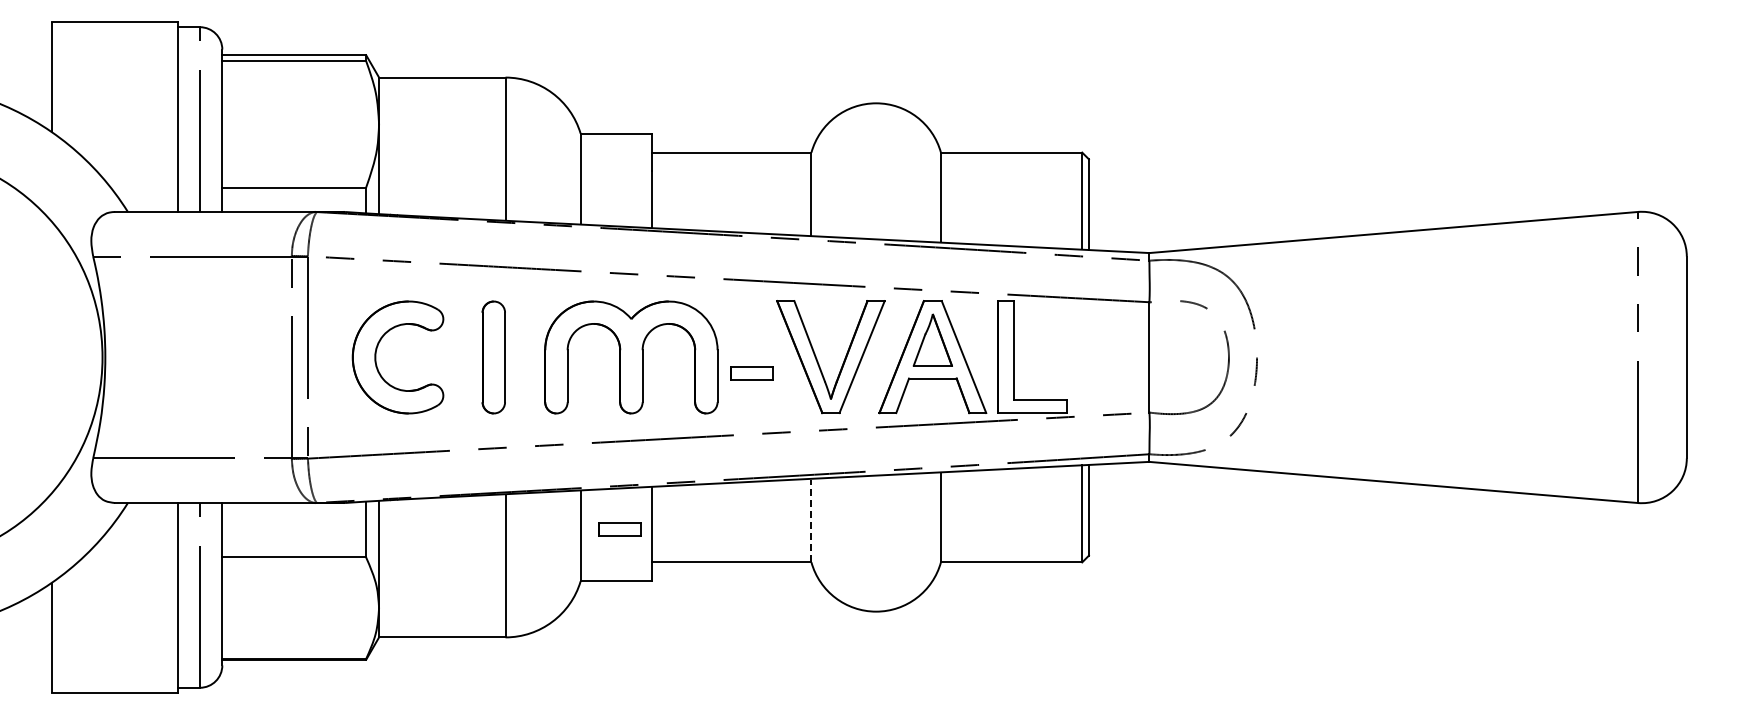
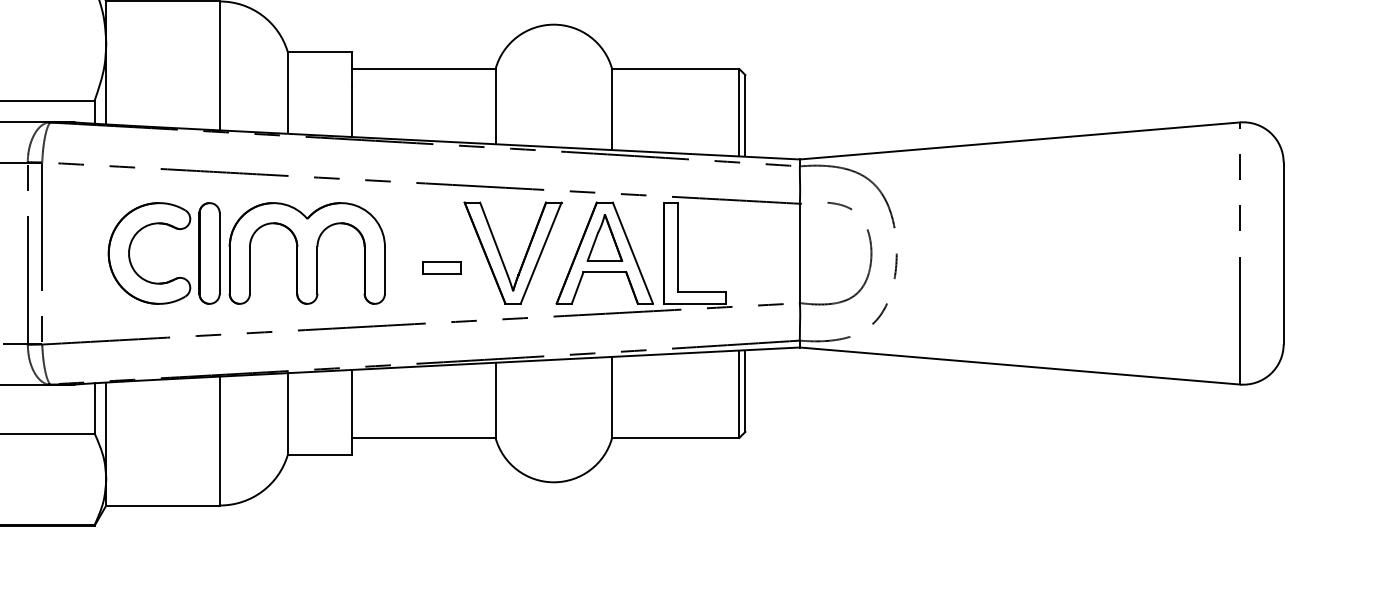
part: (376, 357) -> (130, 253), moved
part: (631, 357) -> (307, 253), moved
line: (811, 520) -> (495, 400), dashed -> solid
part: (619, 529) -> (322, 408), removed

